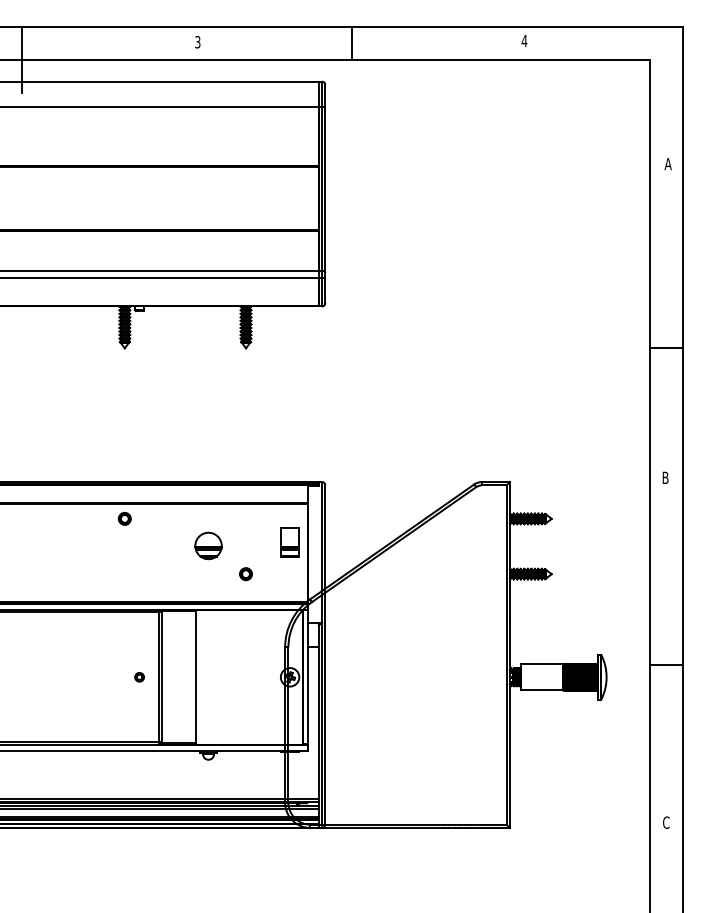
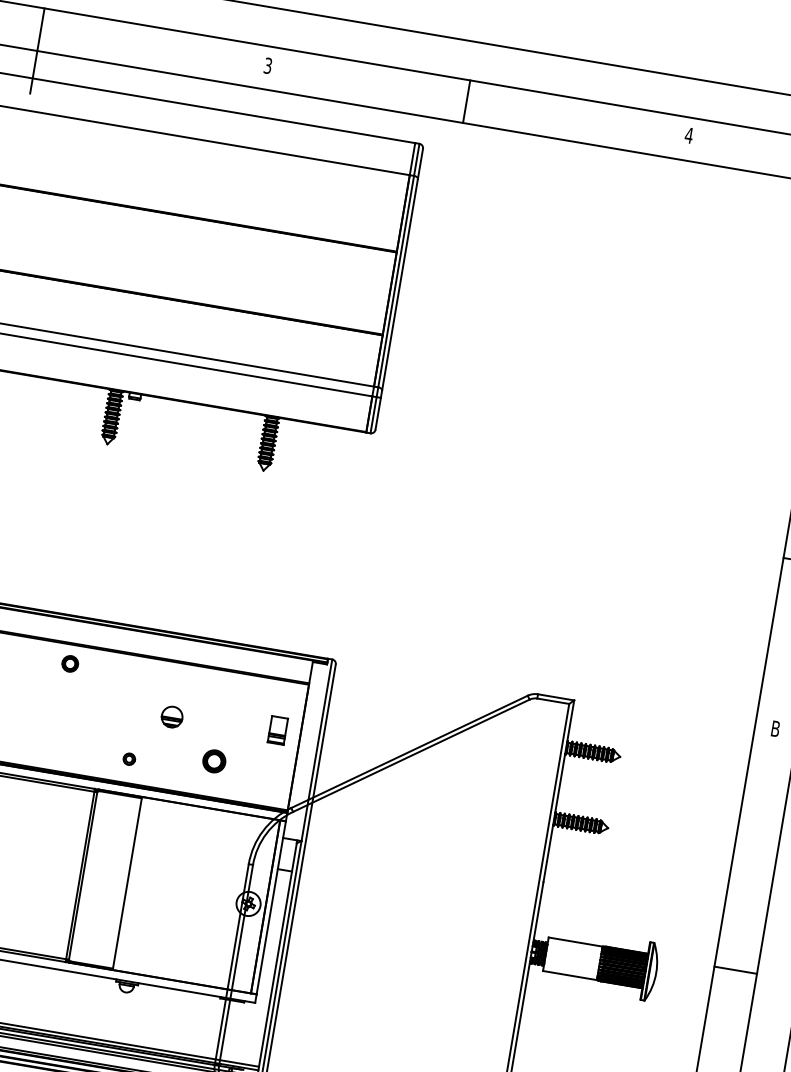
part: (289, 542) -> (277, 730), size x0.7
part: (208, 545) -> (172, 716), size x0.6
part: (245, 574) -> (213, 761), size x1.4
part: (139, 677) -> (129, 759), moved

